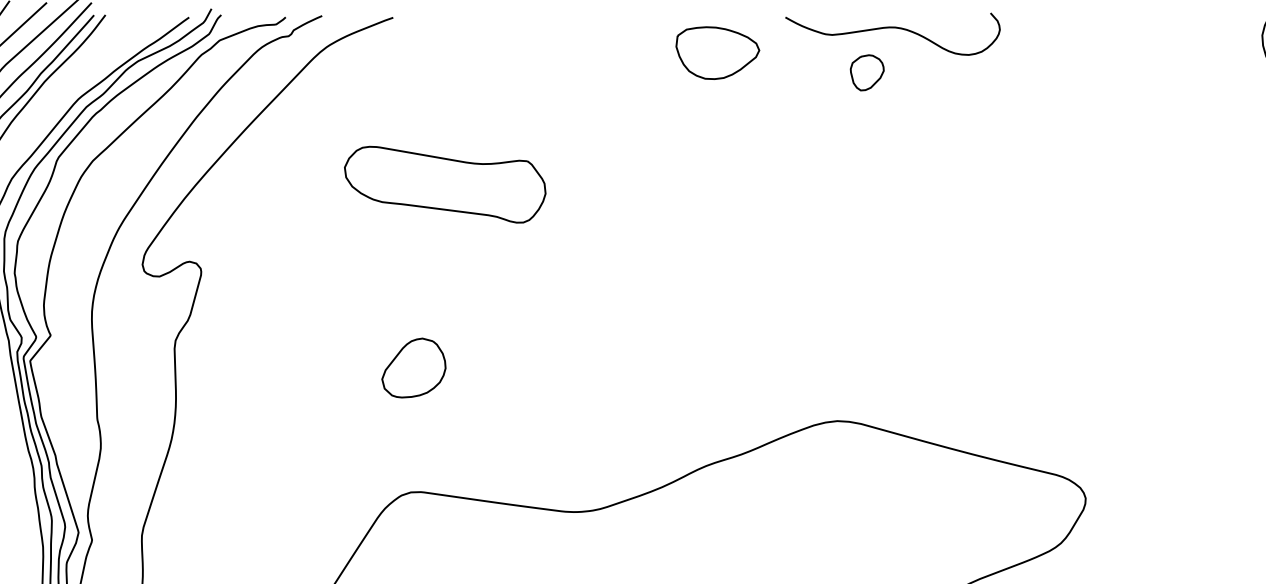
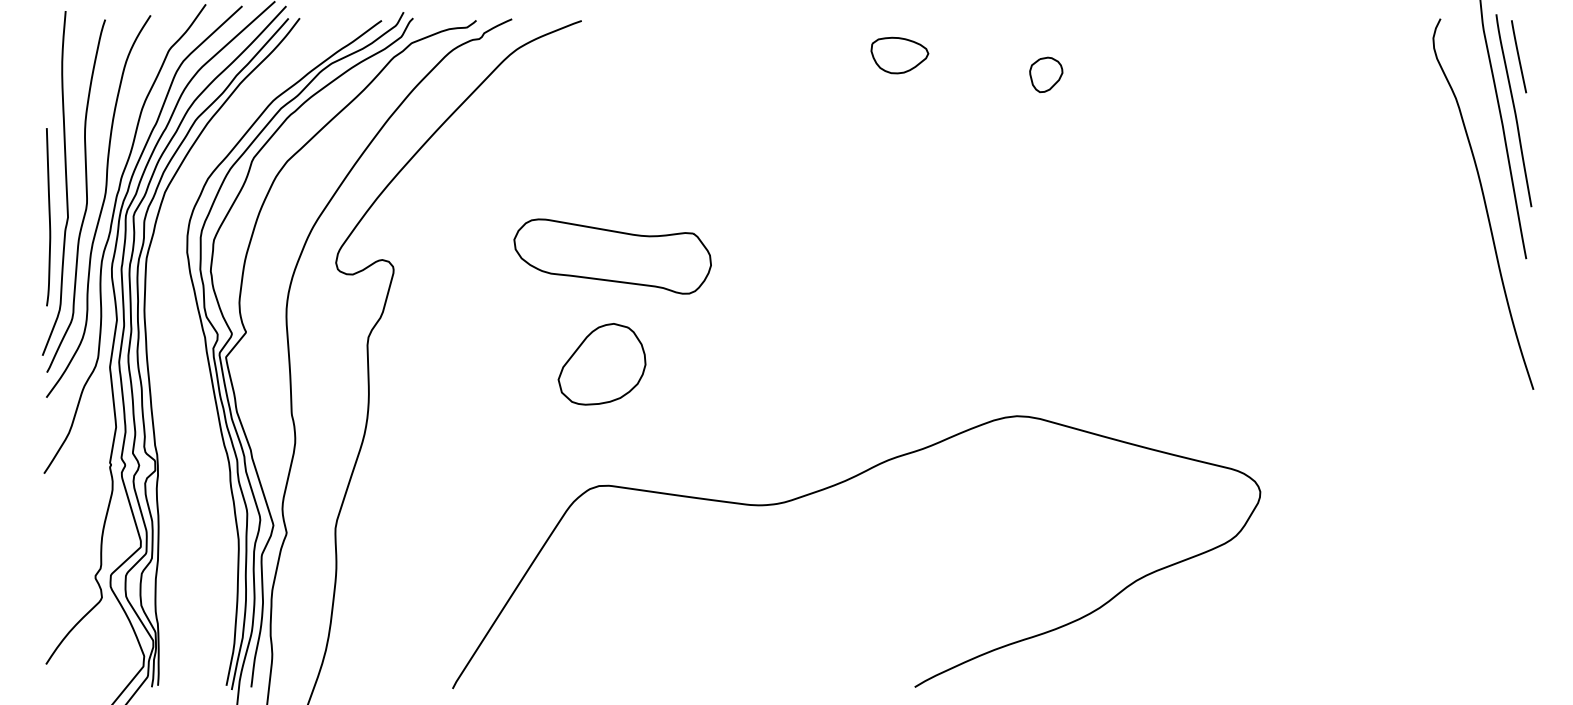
curve: (893, 28) -> (1071, 31), removed
part: (717, 53) -> (899, 55), size x0.7
part: (445, 184) -> (612, 256), moved
part: (413, 367) -> (601, 363), size x1.4

